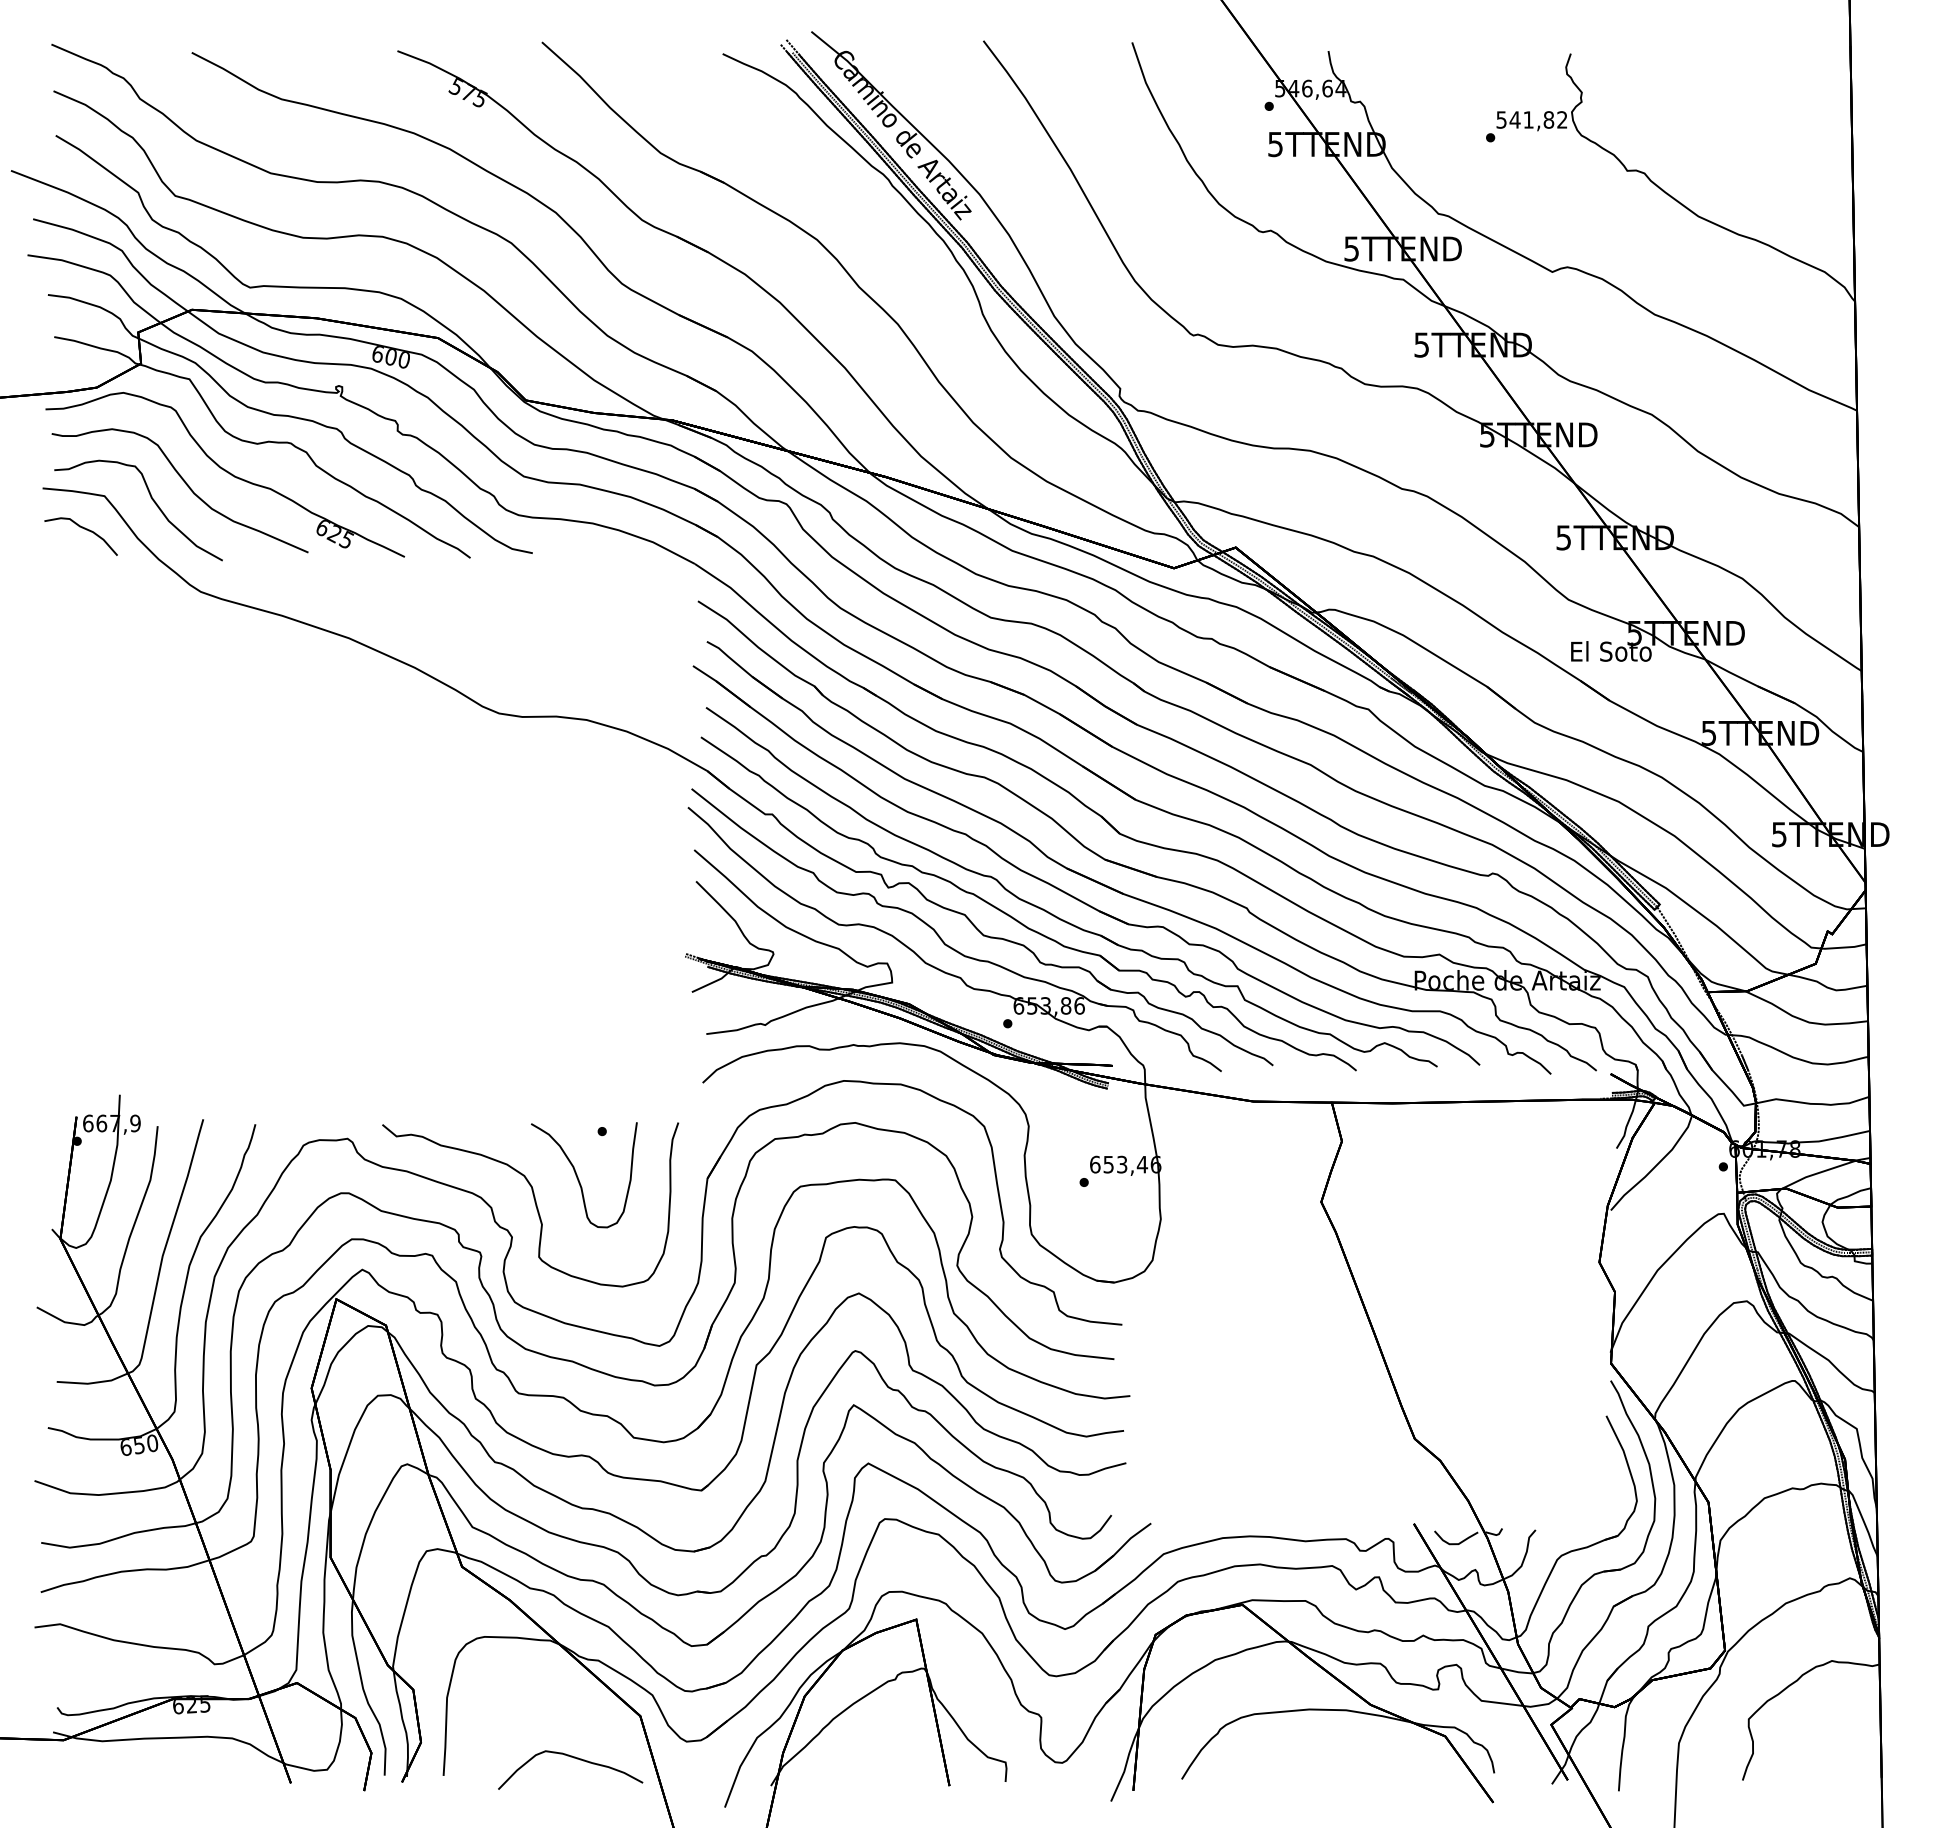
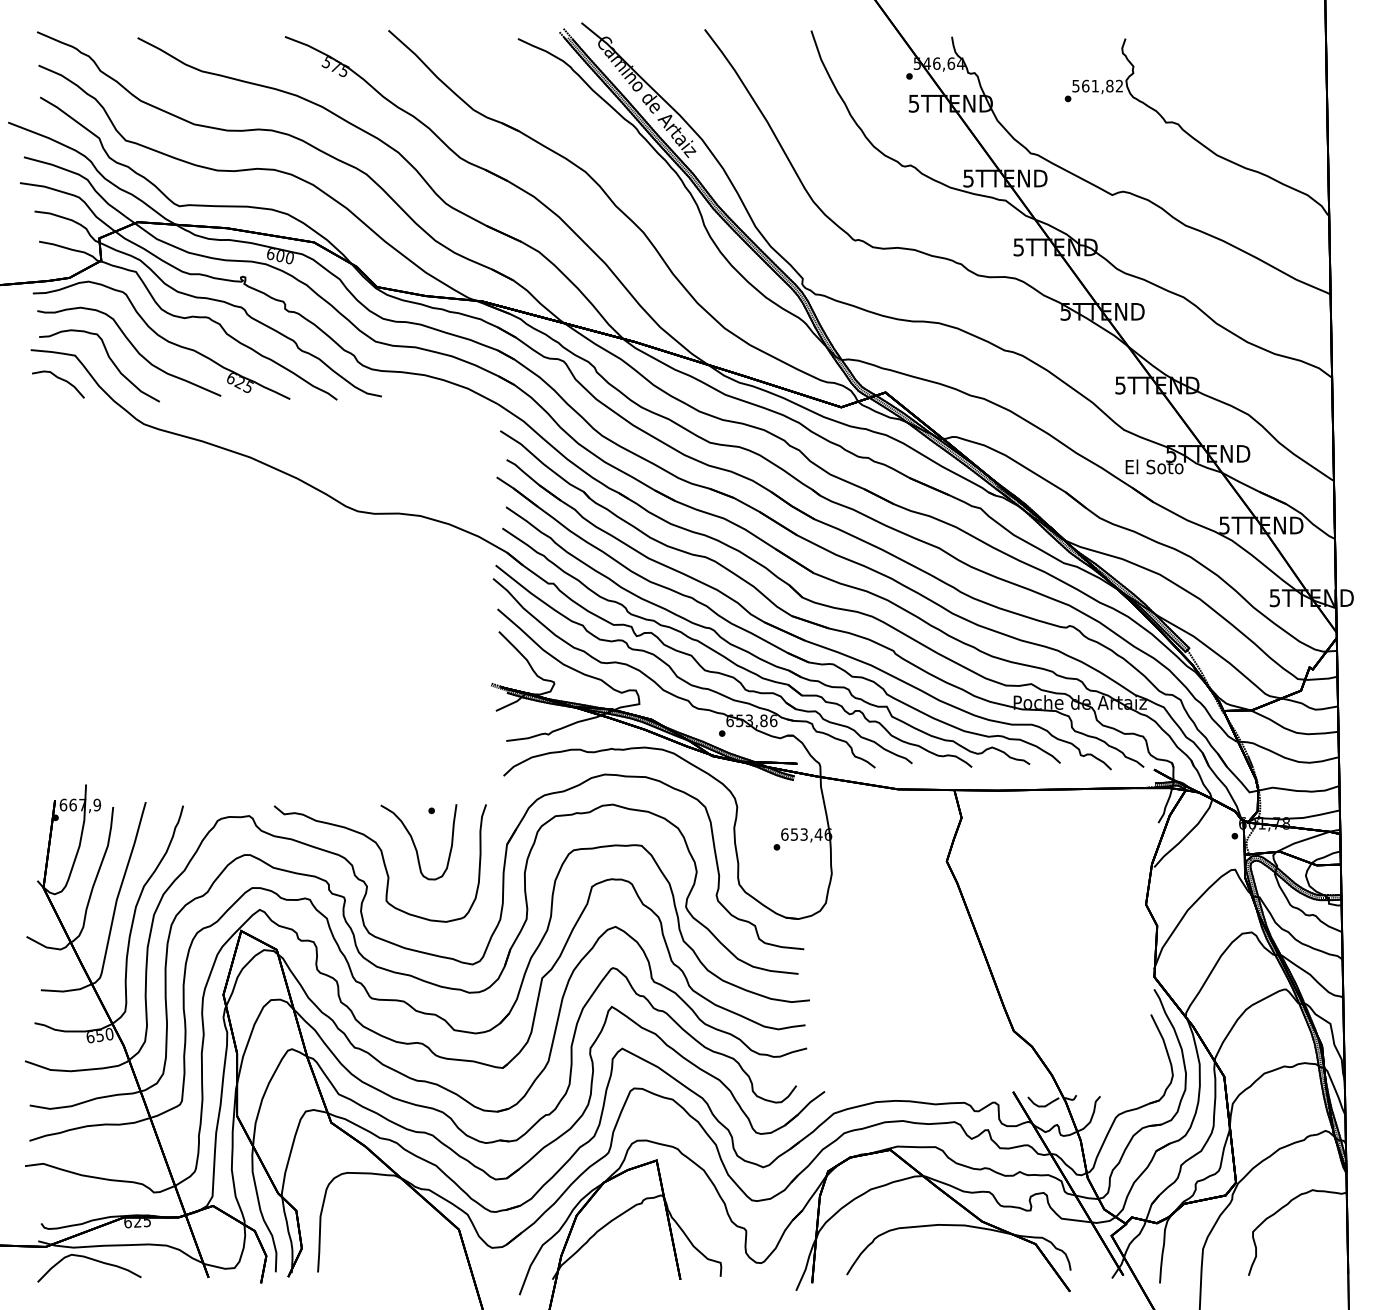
text: (1514, 119) -> (1085, 85), 541,82 -> 561,82
part: (573, 1758) -> (91, 1259), moved

